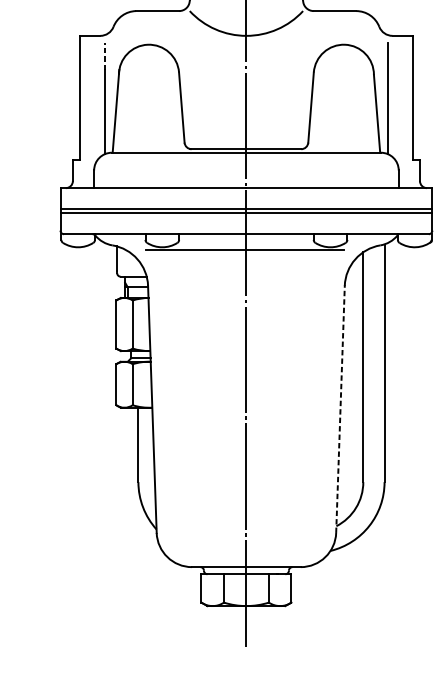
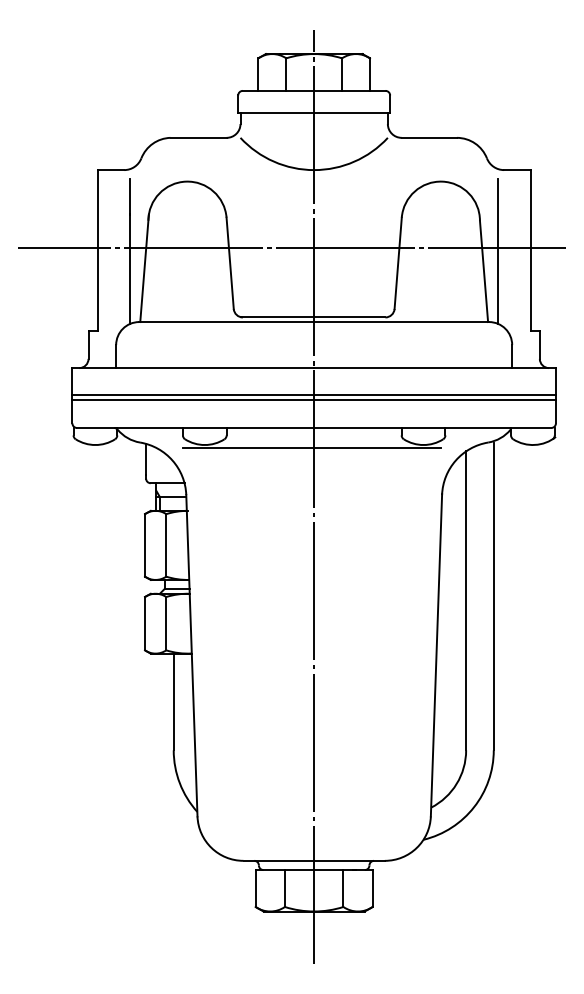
line: (104, 56) -> (129, 196), dashed -> solid
line: (228, 96) -> (291, 248), added
line: (340, 408) -> (436, 654), dashed -> solid

